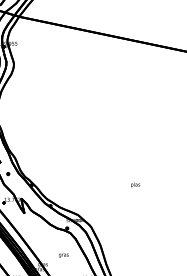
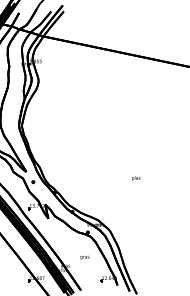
text: (135, 185) -> (136, 178), moved

